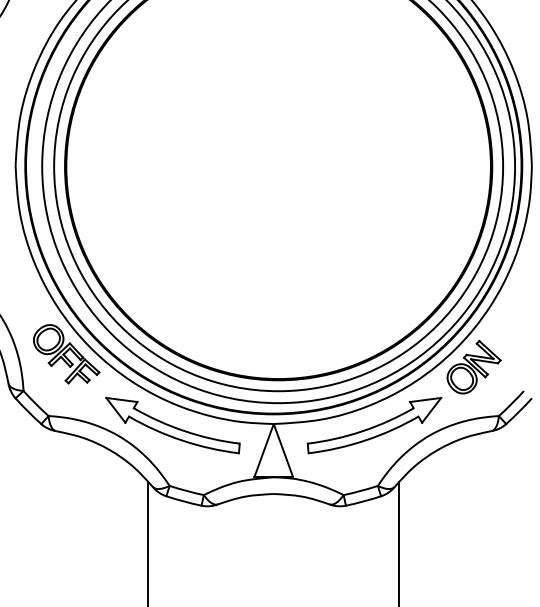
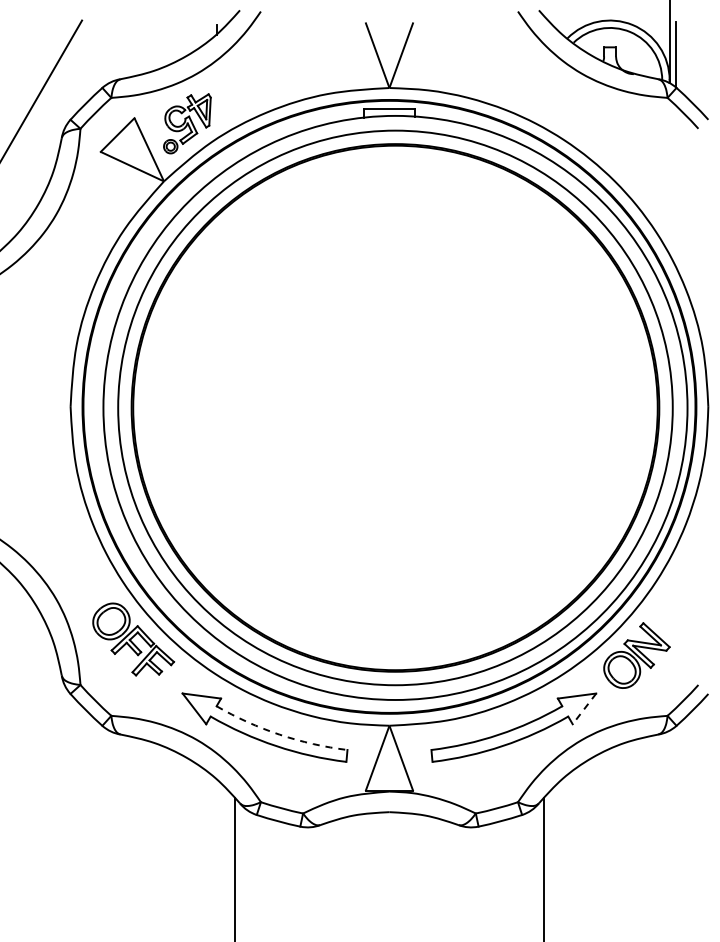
line: (431, 410) -> (584, 709), solid -> dashed
arc: (184, 431) -> (279, 734), solid -> dashed

